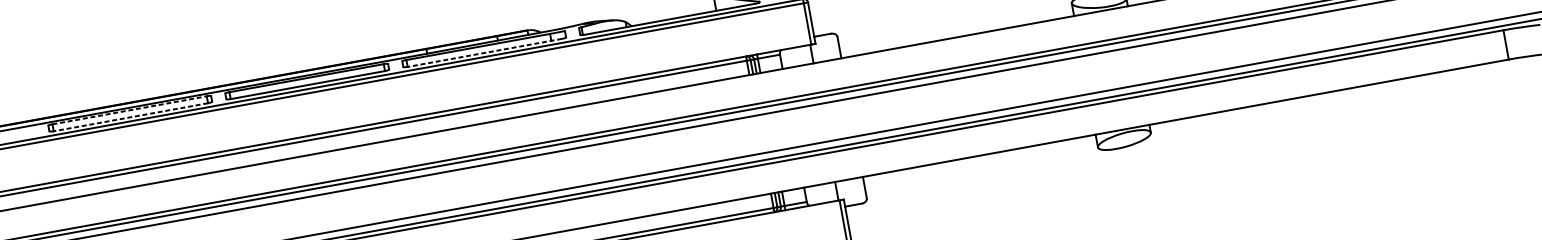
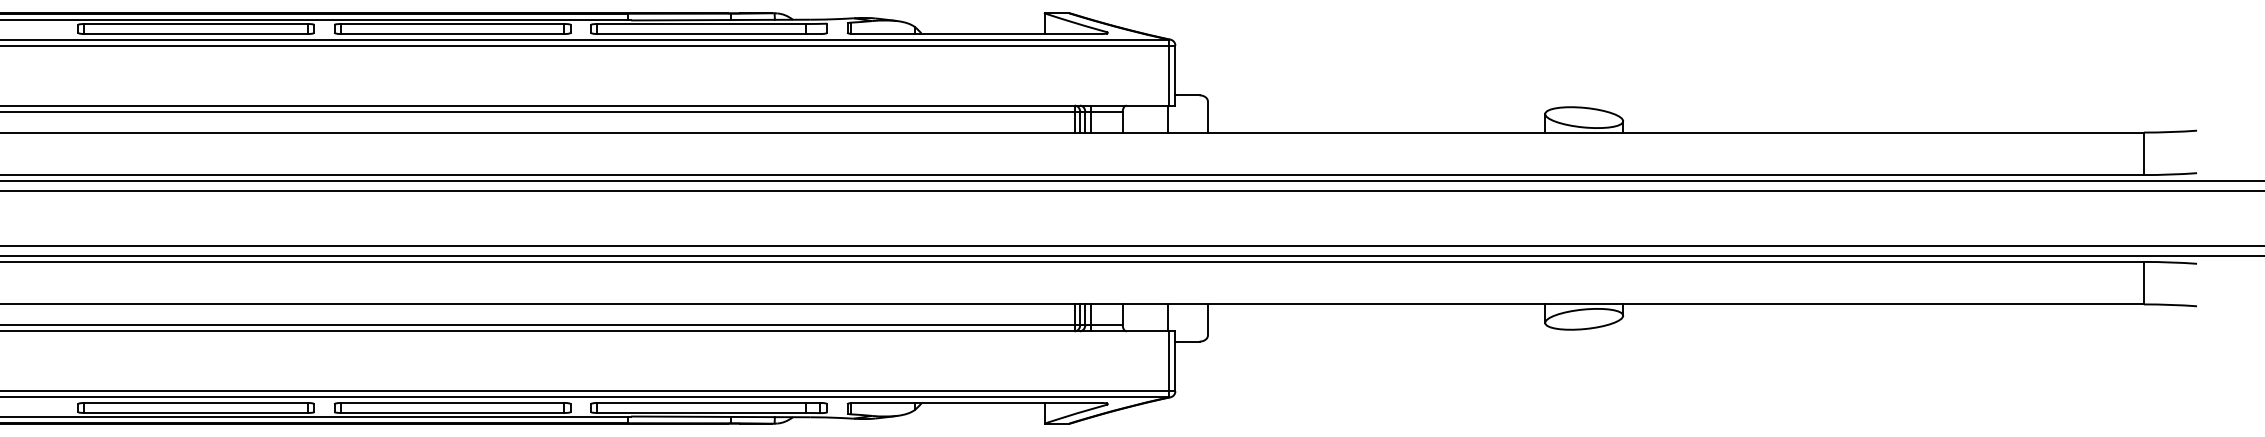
line: (485, 53) -> (709, 34), dashed -> solid
line: (129, 110) -> (196, 24), dashed -> solid
line: (131, 117) -> (196, 34), dashed -> solid

